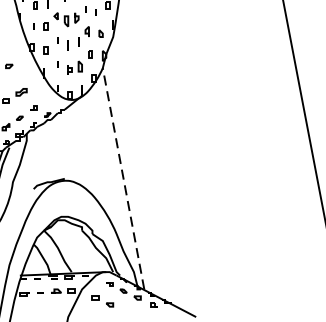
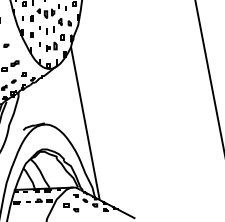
line: (123, 179) -> (85, 123), dashed -> solid

